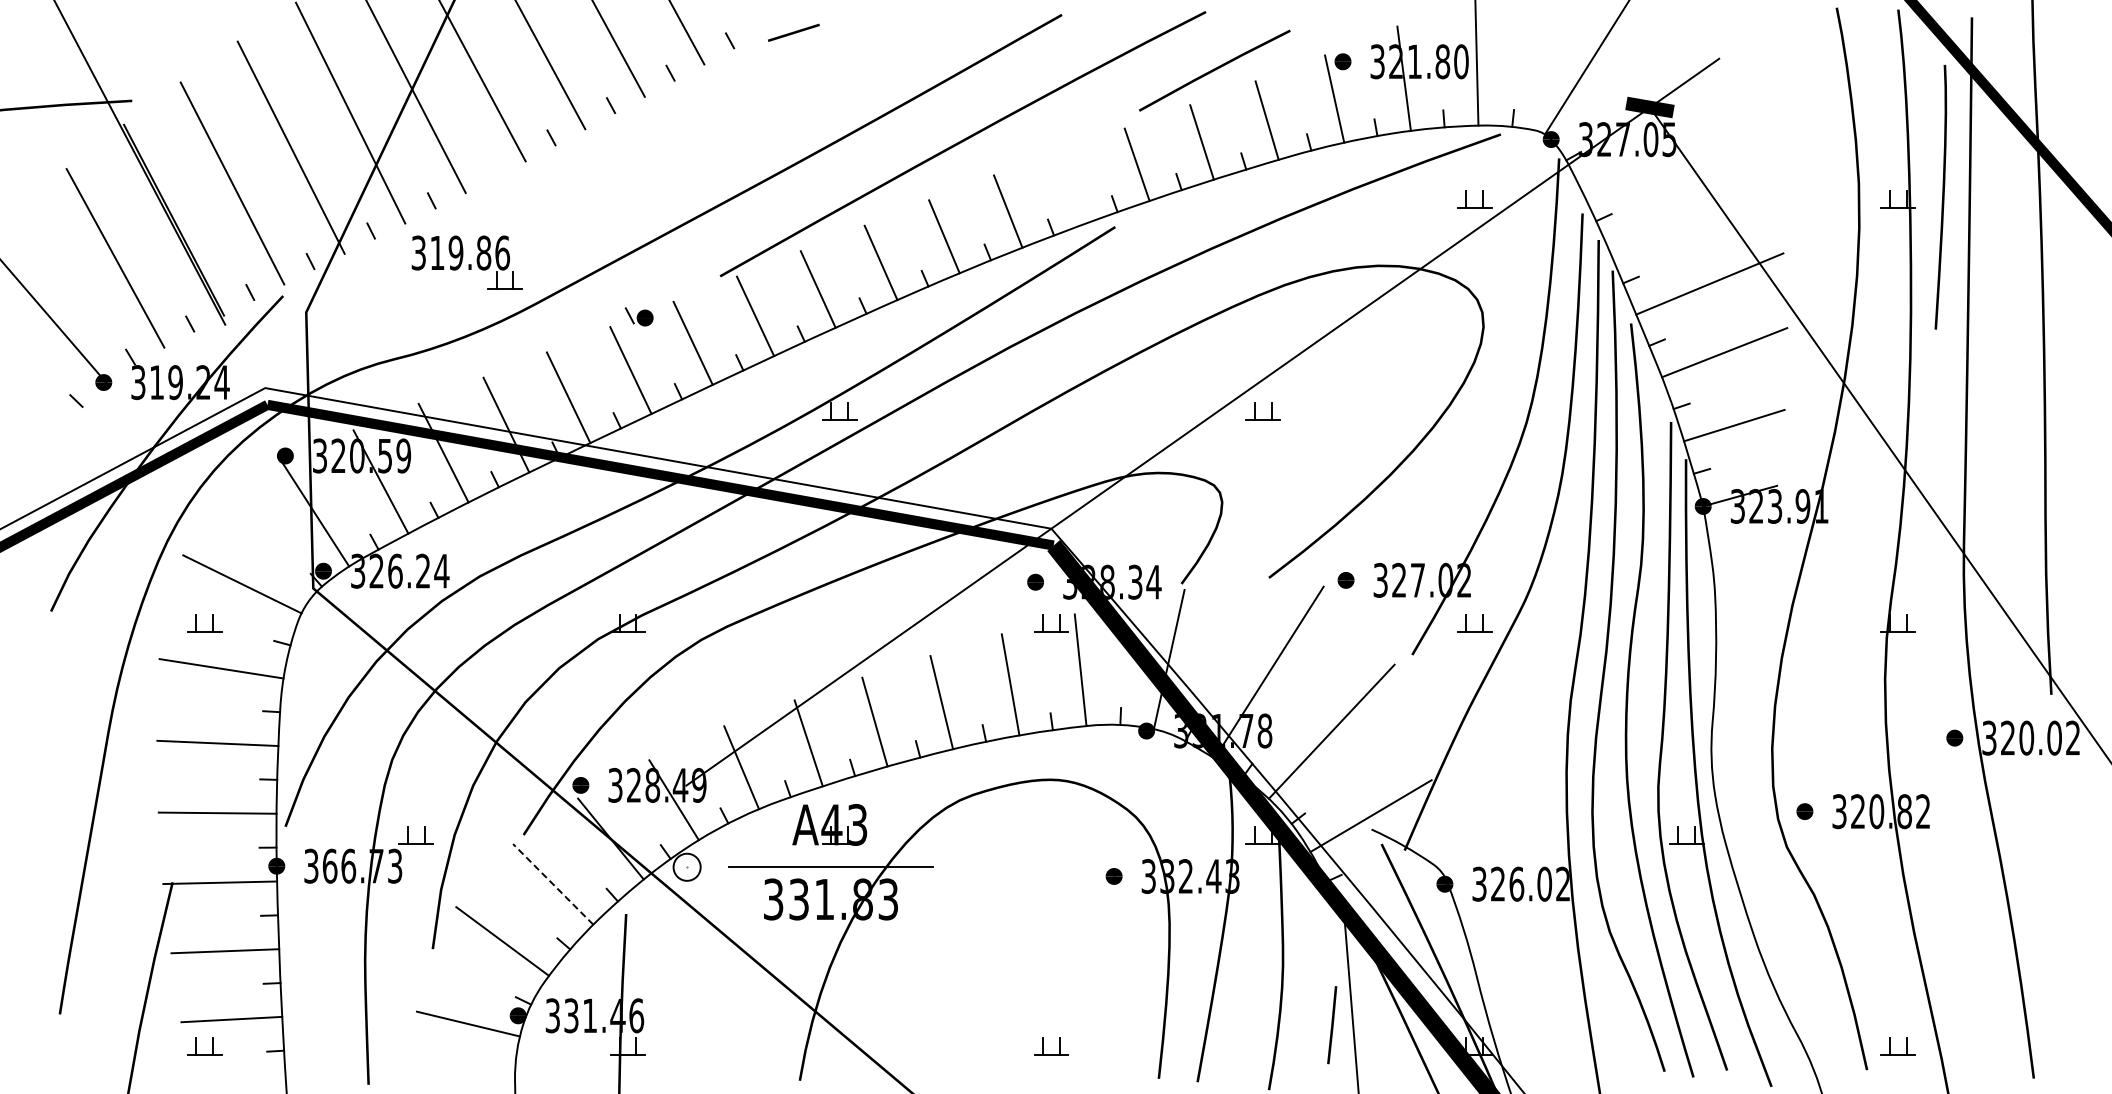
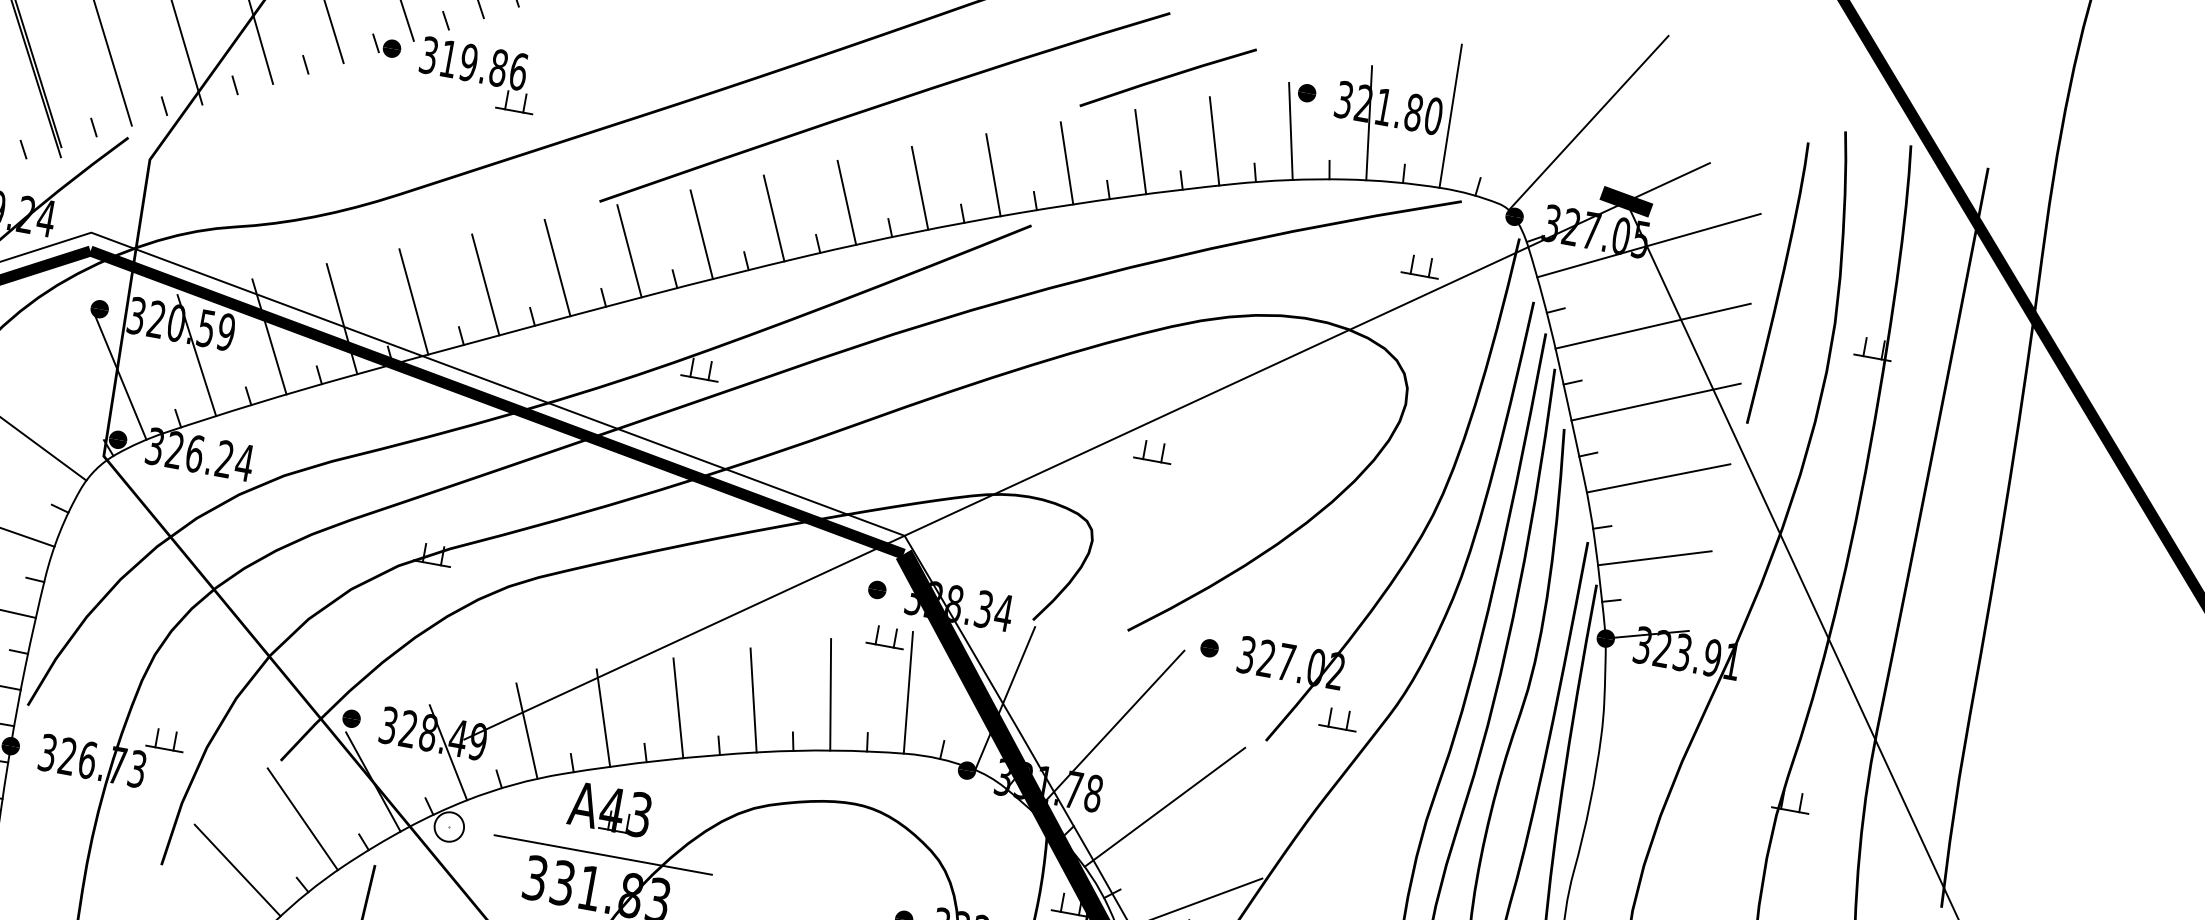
line: (1677, 143) -> (1648, 245), added
line: (1072, 187) -> (993, 175), added
curve: (1942, 197) -> (1779, 283), moved
line: (1694, 215) -> (1653, 325), added
part: (466, 262) -> (478, 74), moved
part: (638, 316) -> (385, 45), moved
text: (329, 865) -> (67, 755), 366.73 -> 326.73
line: (553, 884) -> (303, 819), dashed -> solid

